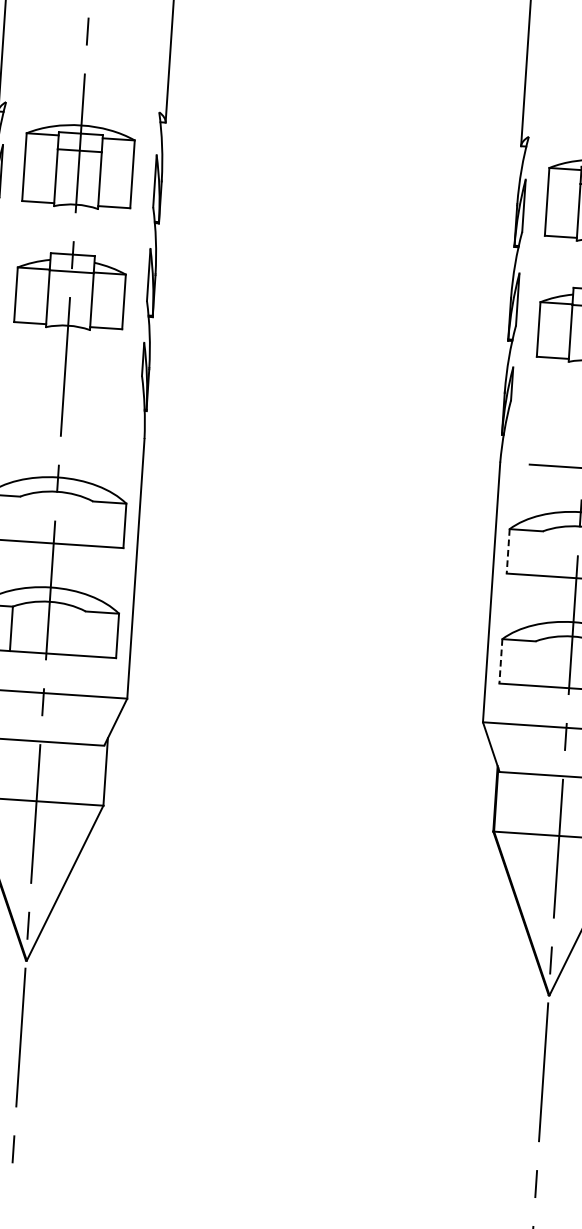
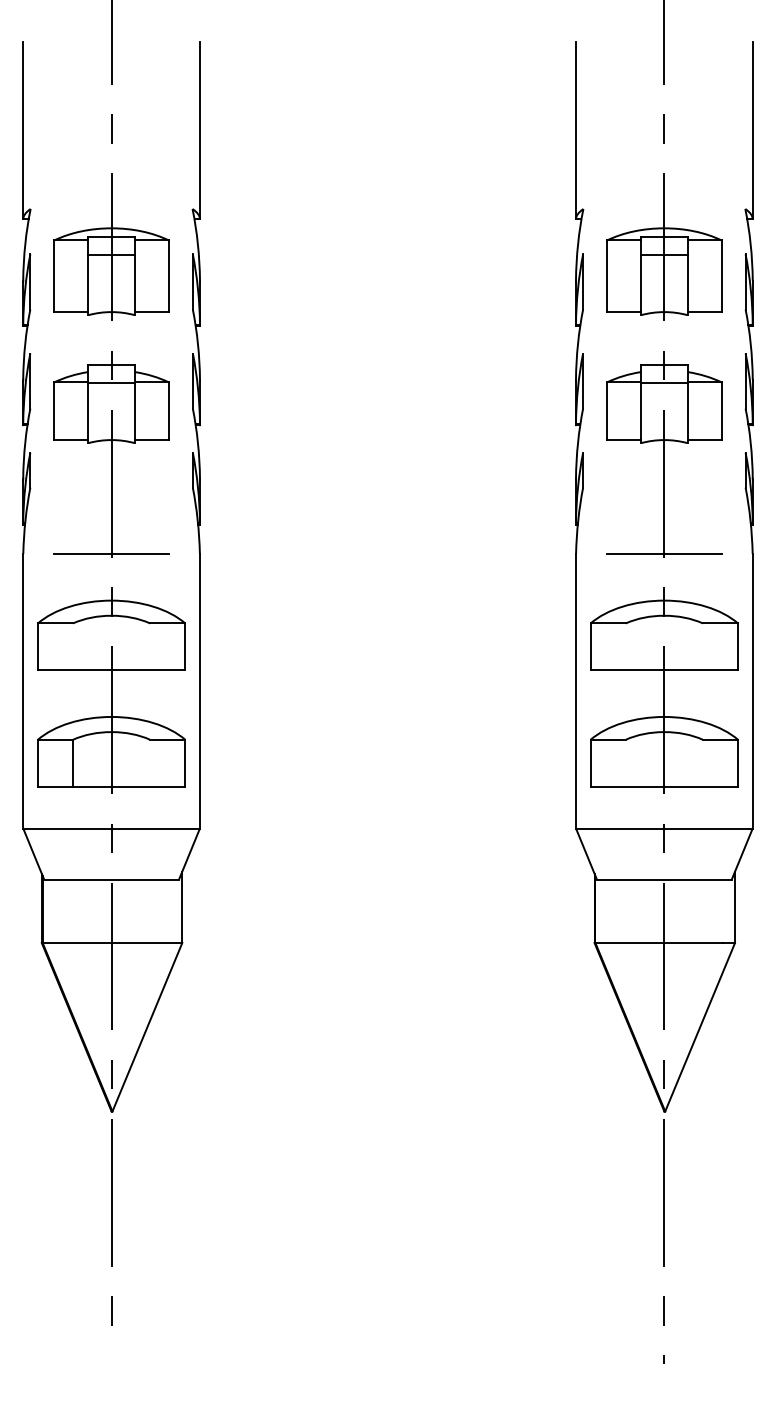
line: (60, 433) -> (111, 554), added
line: (508, 551) -> (590, 647), dashed -> solid
line: (500, 661) -> (590, 763), dashed -> solid

